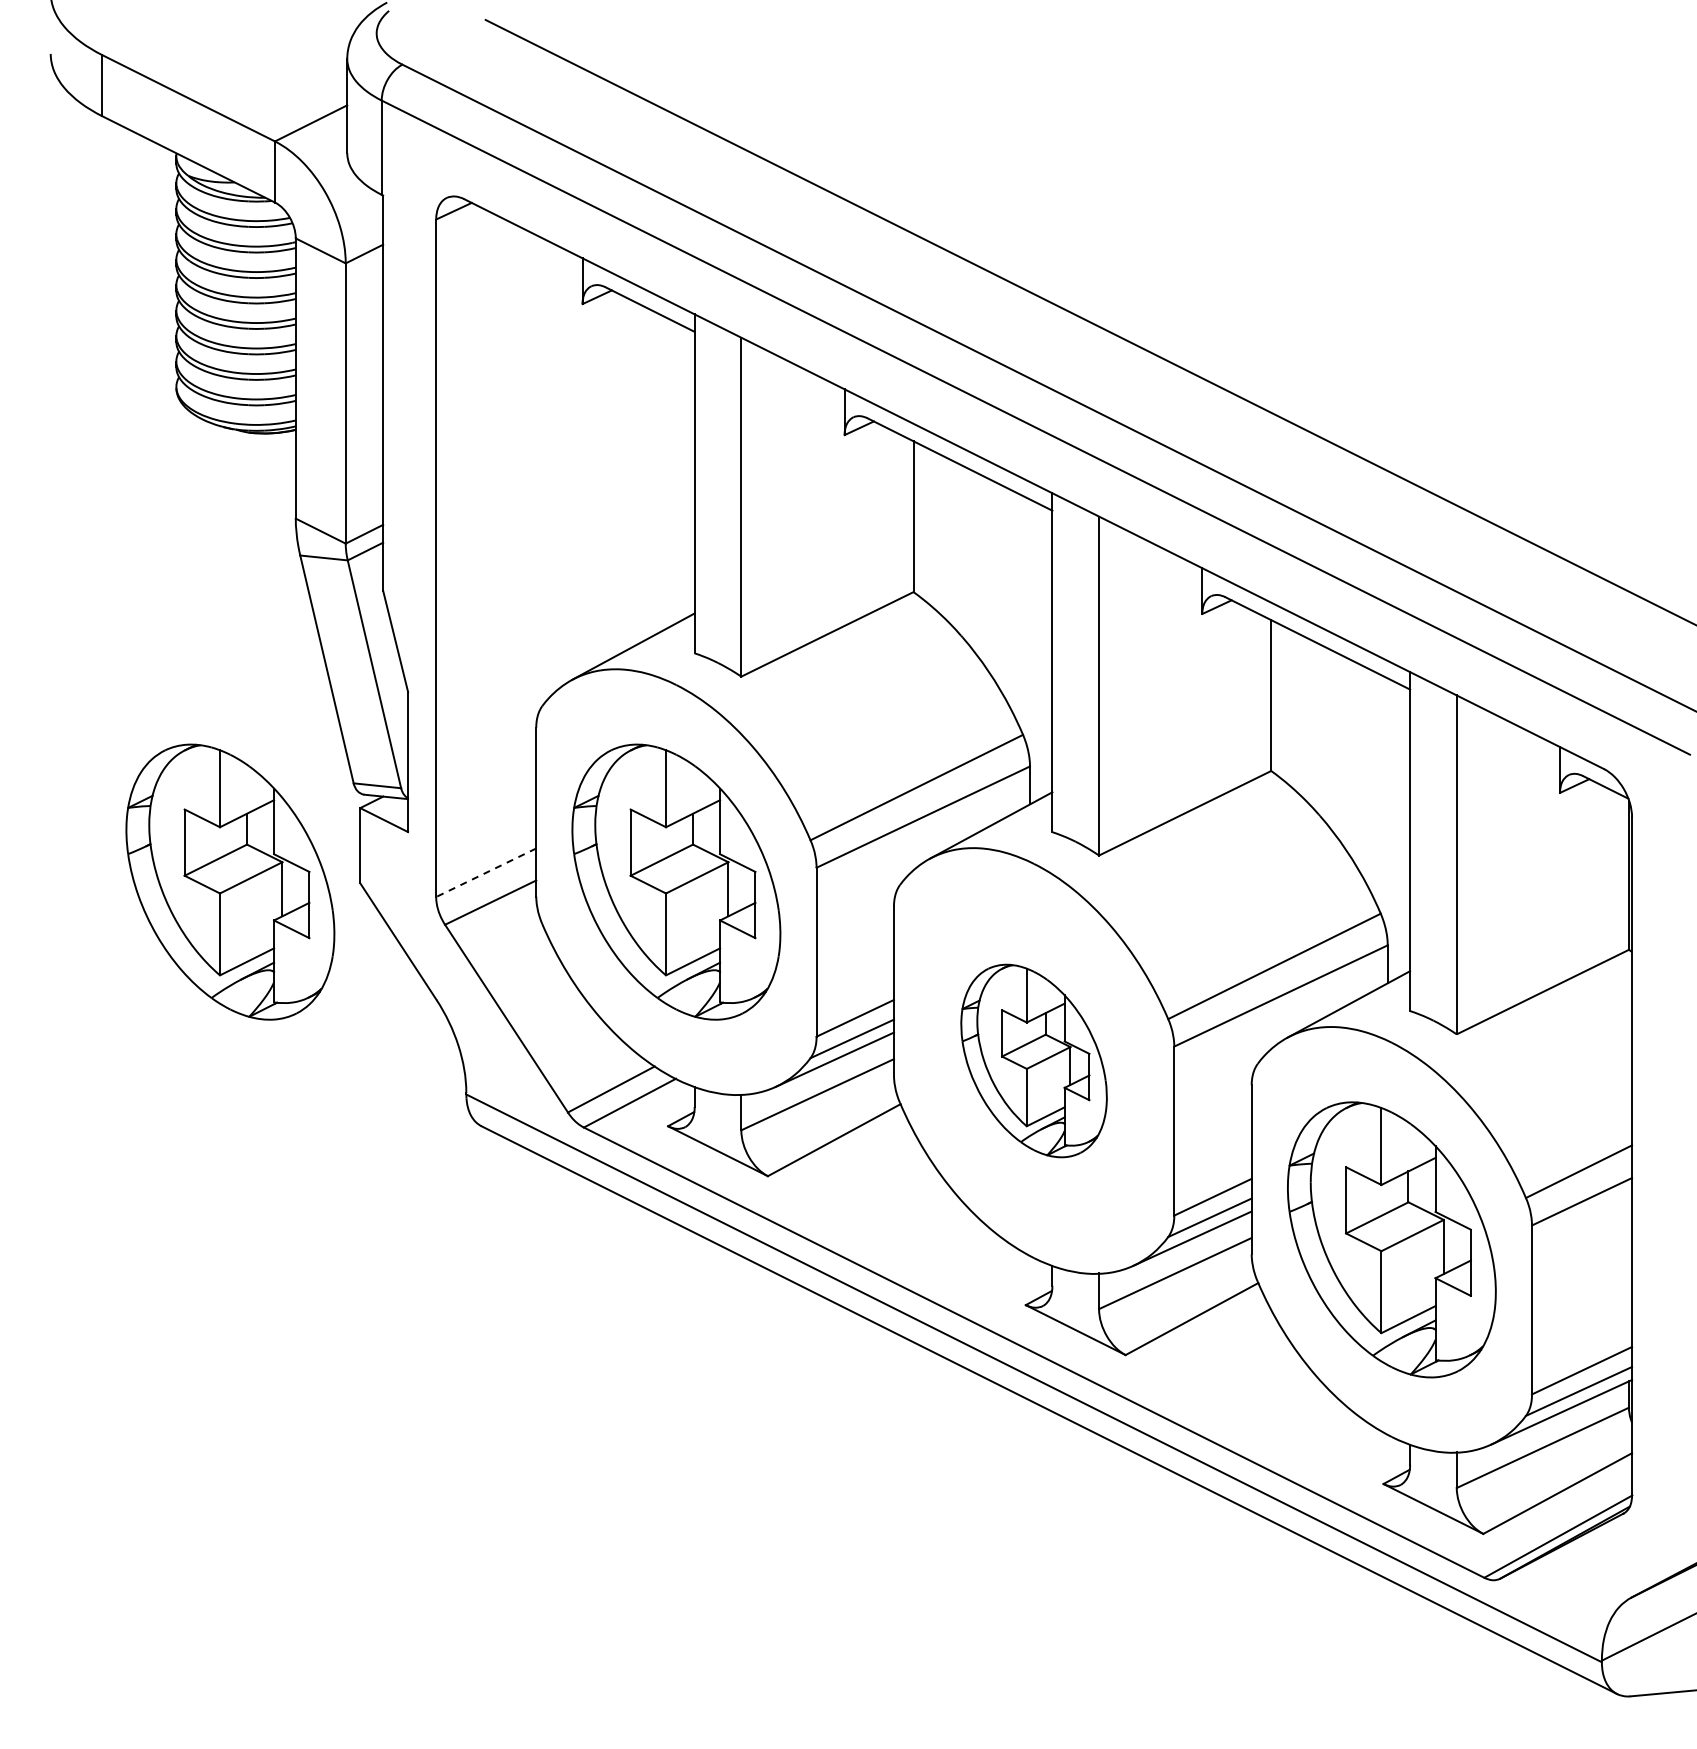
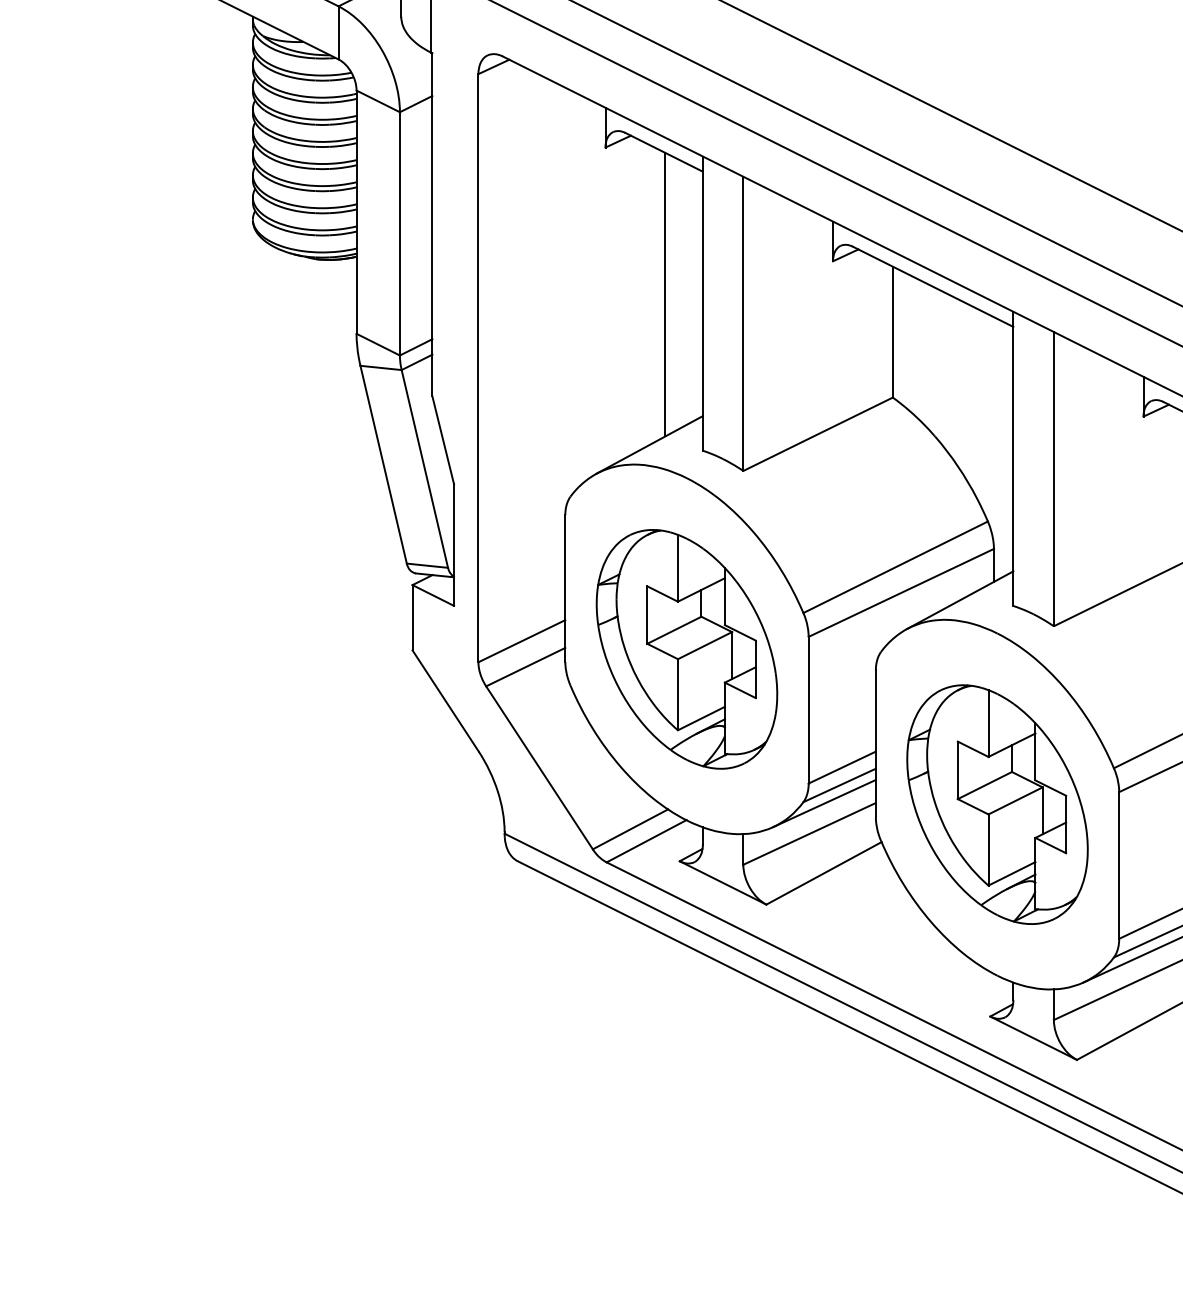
line: (651, 473) -> (665, 294), added
line: (486, 872) -> (522, 640), dashed -> solid
part: (230, 881) -> (299, 648), removed
part: (1033, 1060) -> (996, 804), size x1.43

